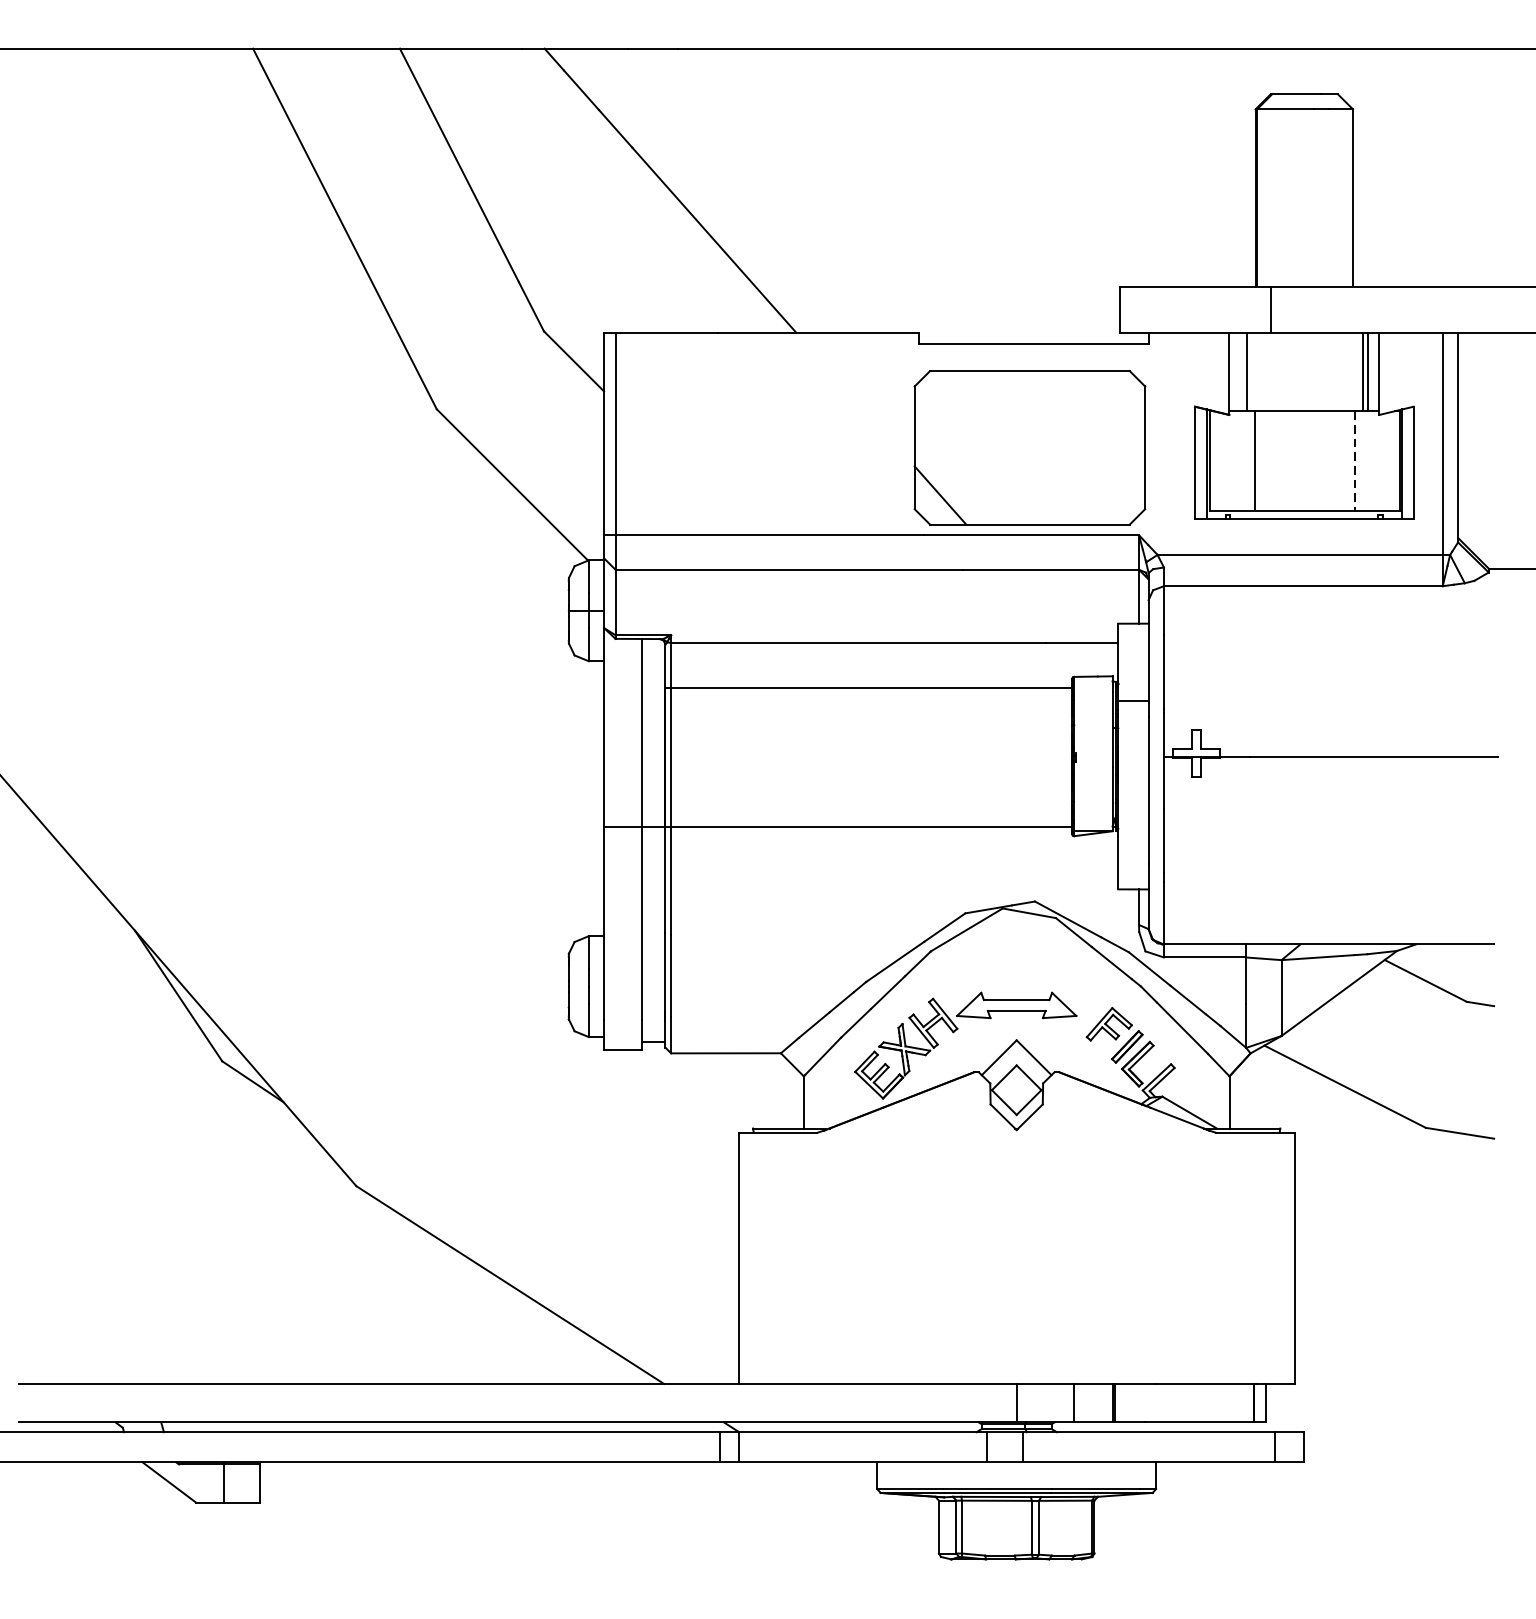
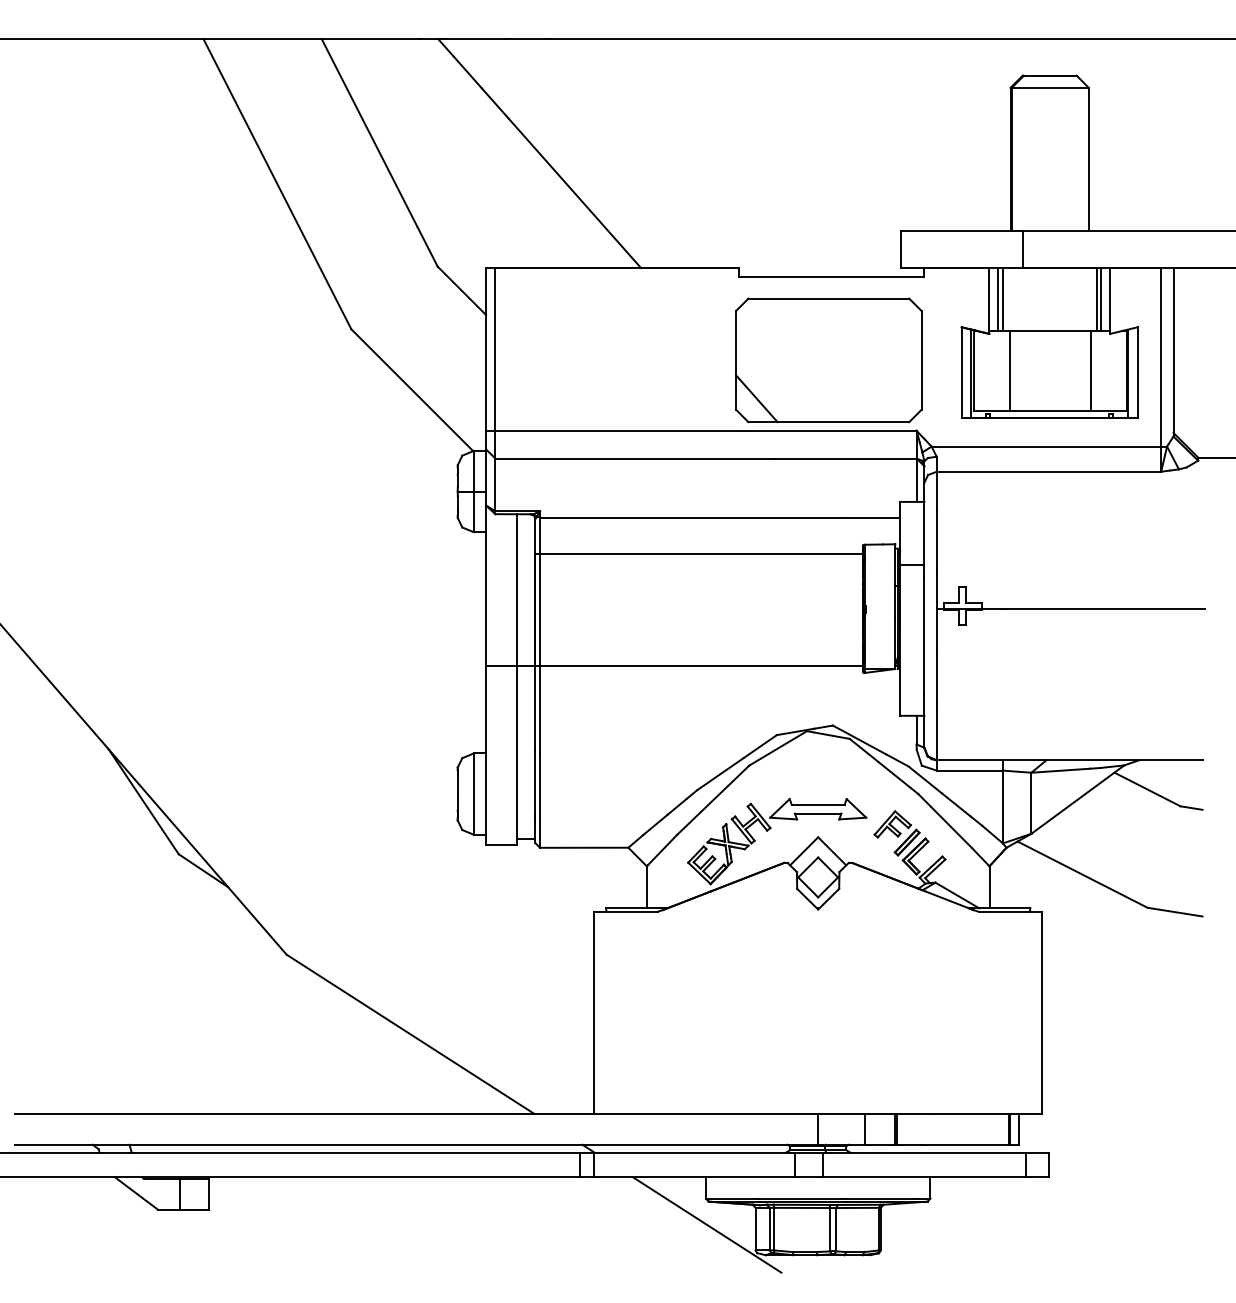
line: (1240, 370) -> (998, 298), added
line: (1354, 461) -> (1090, 371), dashed -> solid
line: (877, 1521) -> (706, 1224), added

